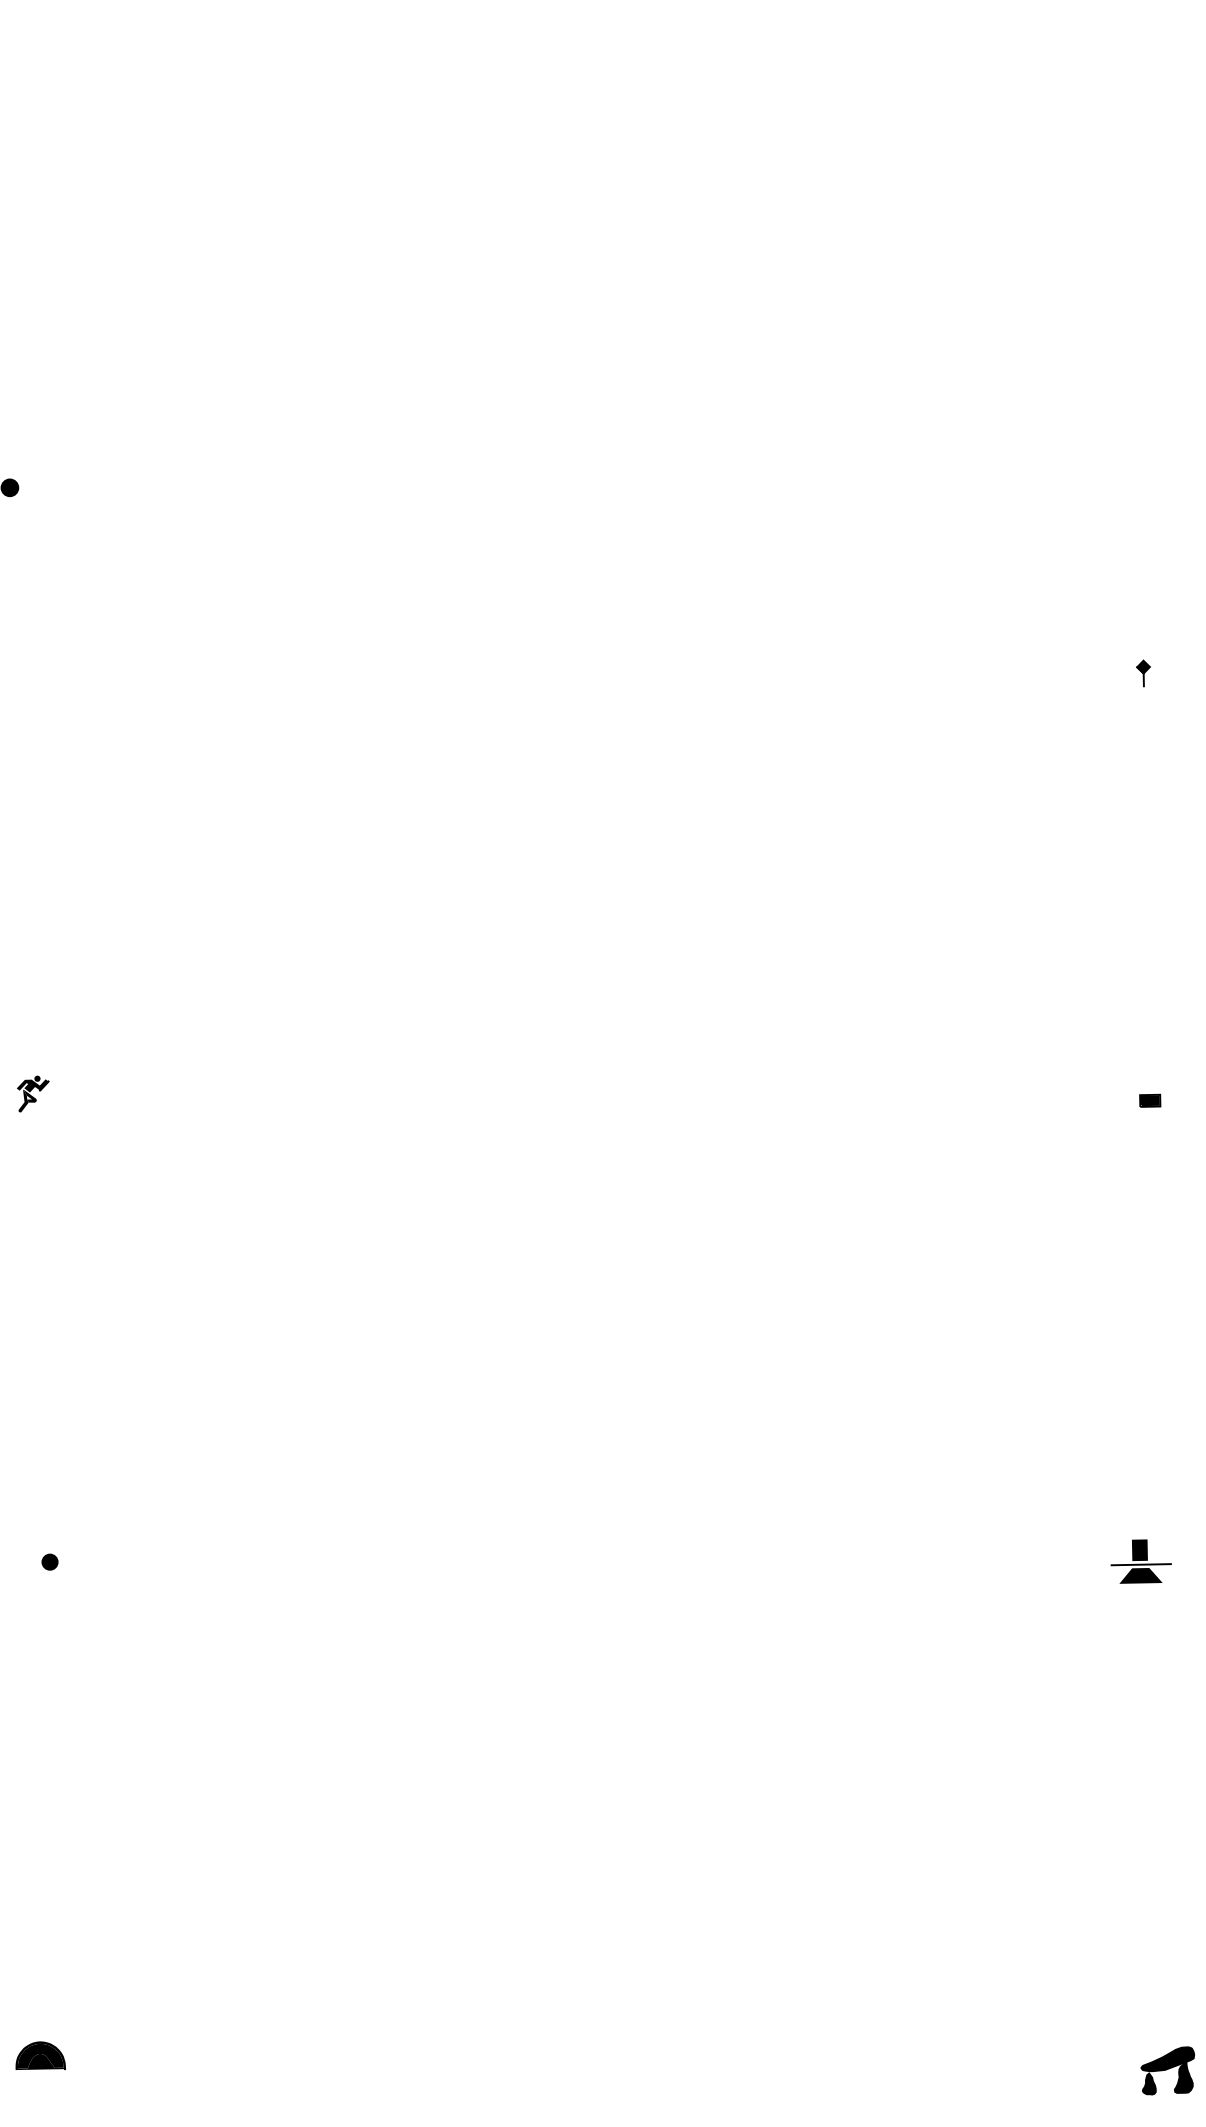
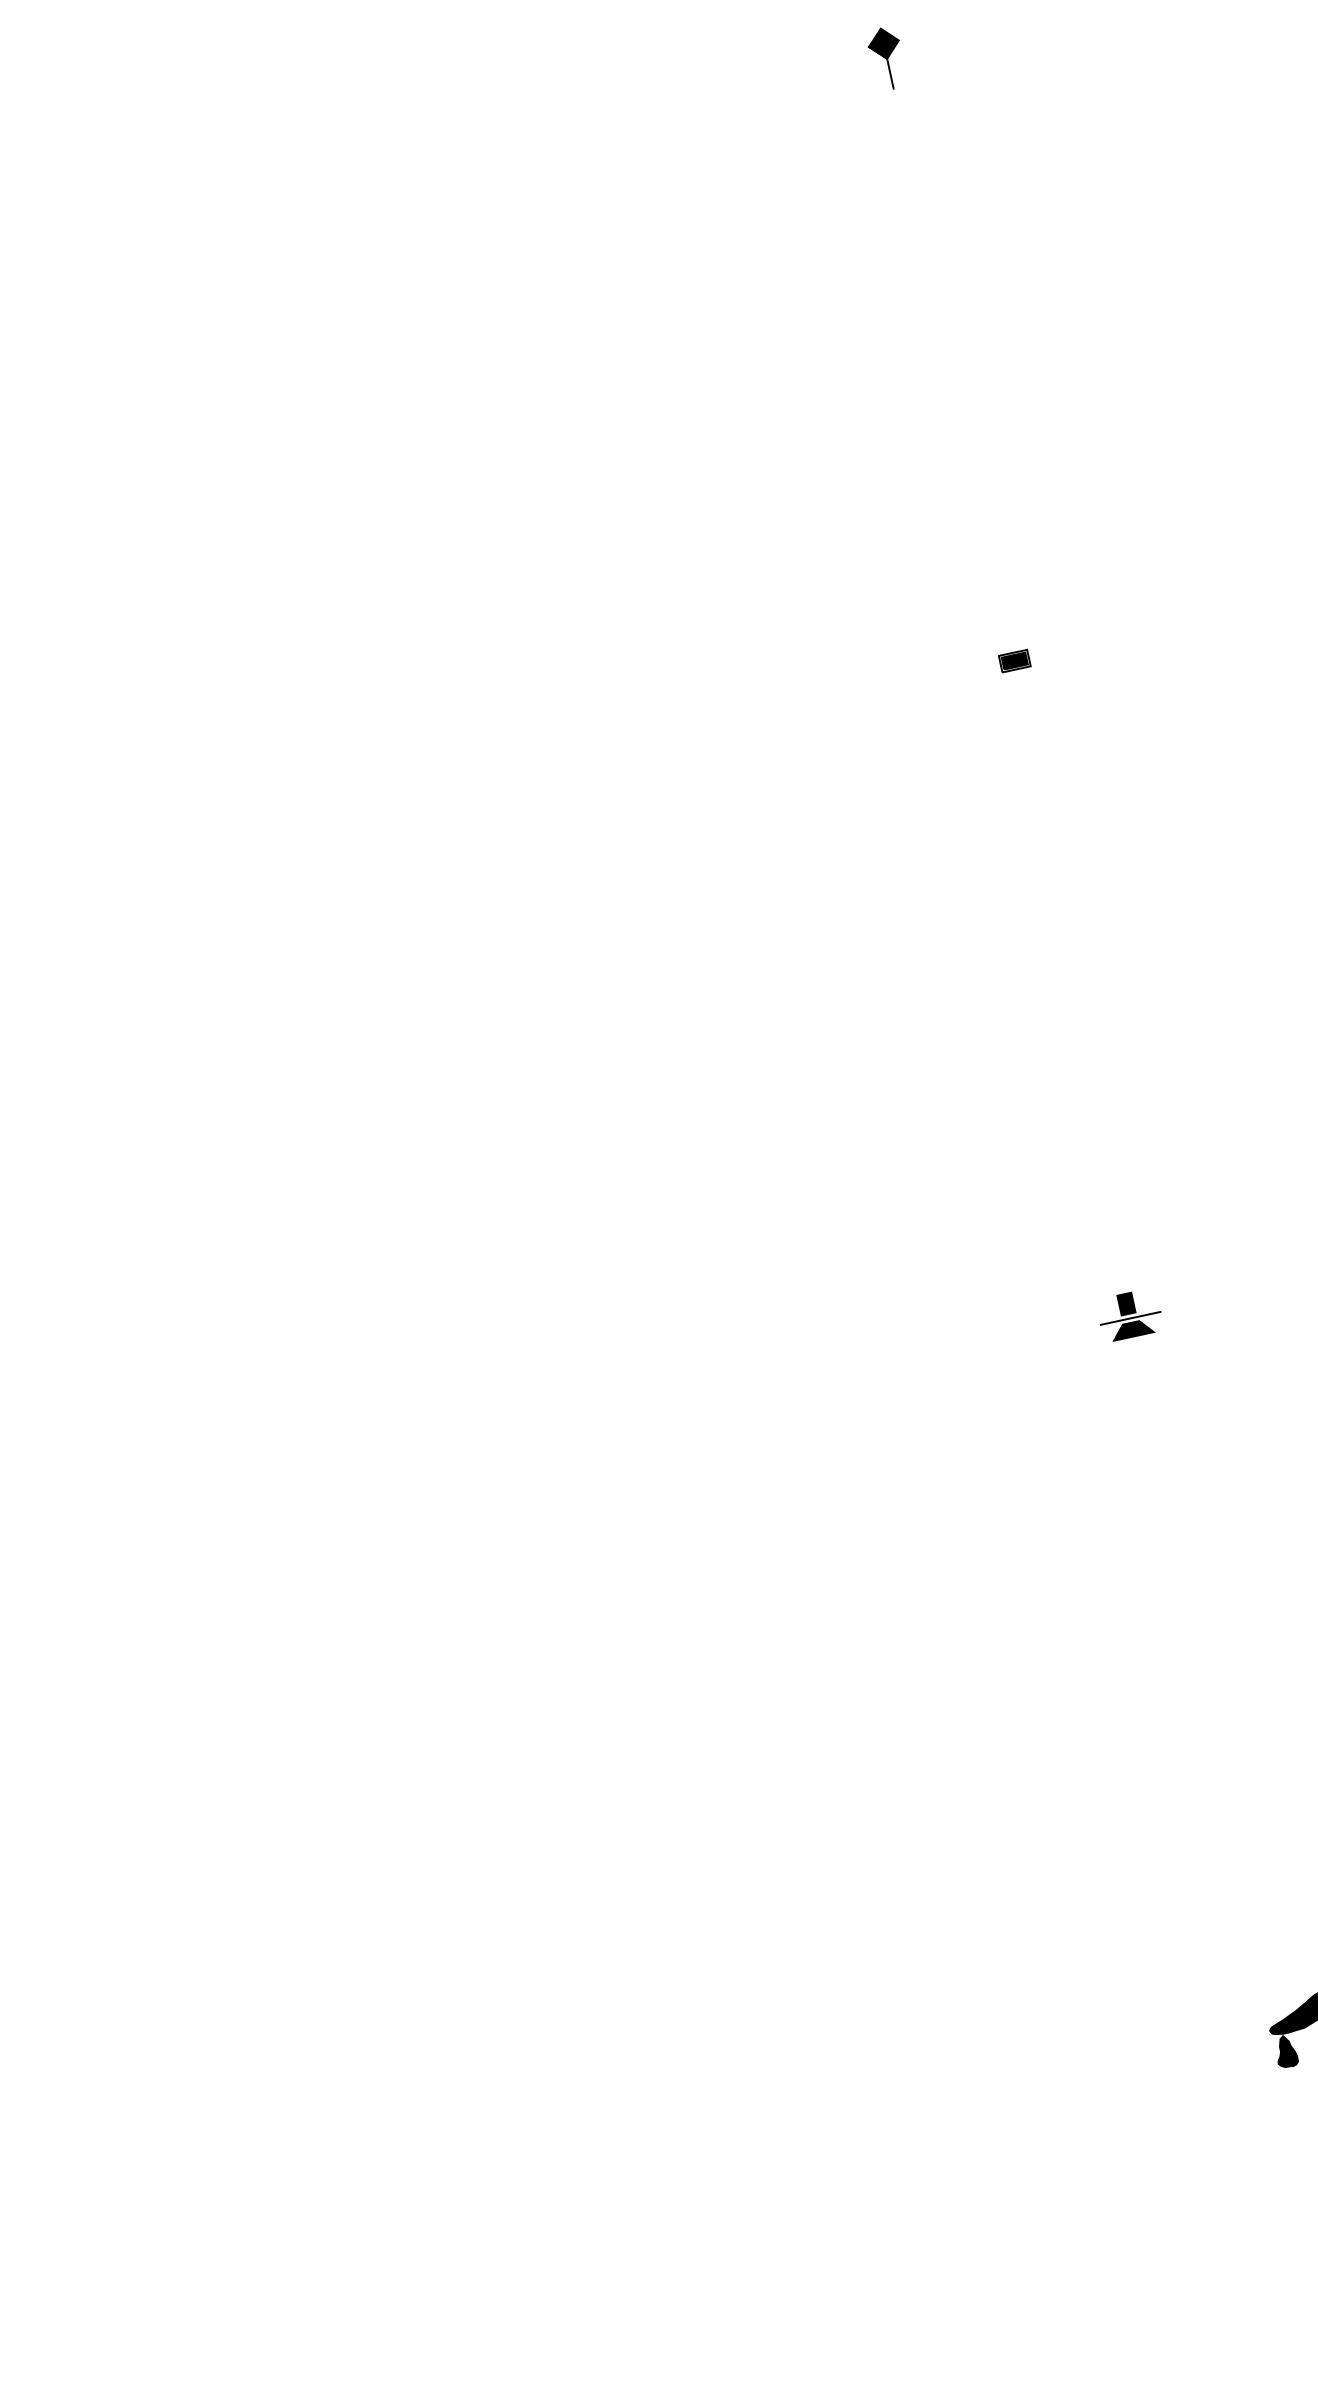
part: (1143, 673) -> (886, 58), size x1.67
part: (1141, 1561) -> (1130, 1314), size x0.71

